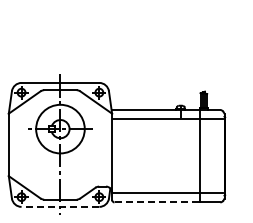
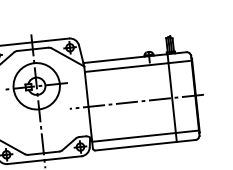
line: (162, 156) -> (136, 102), added
line: (157, 202) -> (136, 146), dashed -> solid
line: (60, 206) -> (44, 159), dashed -> solid

